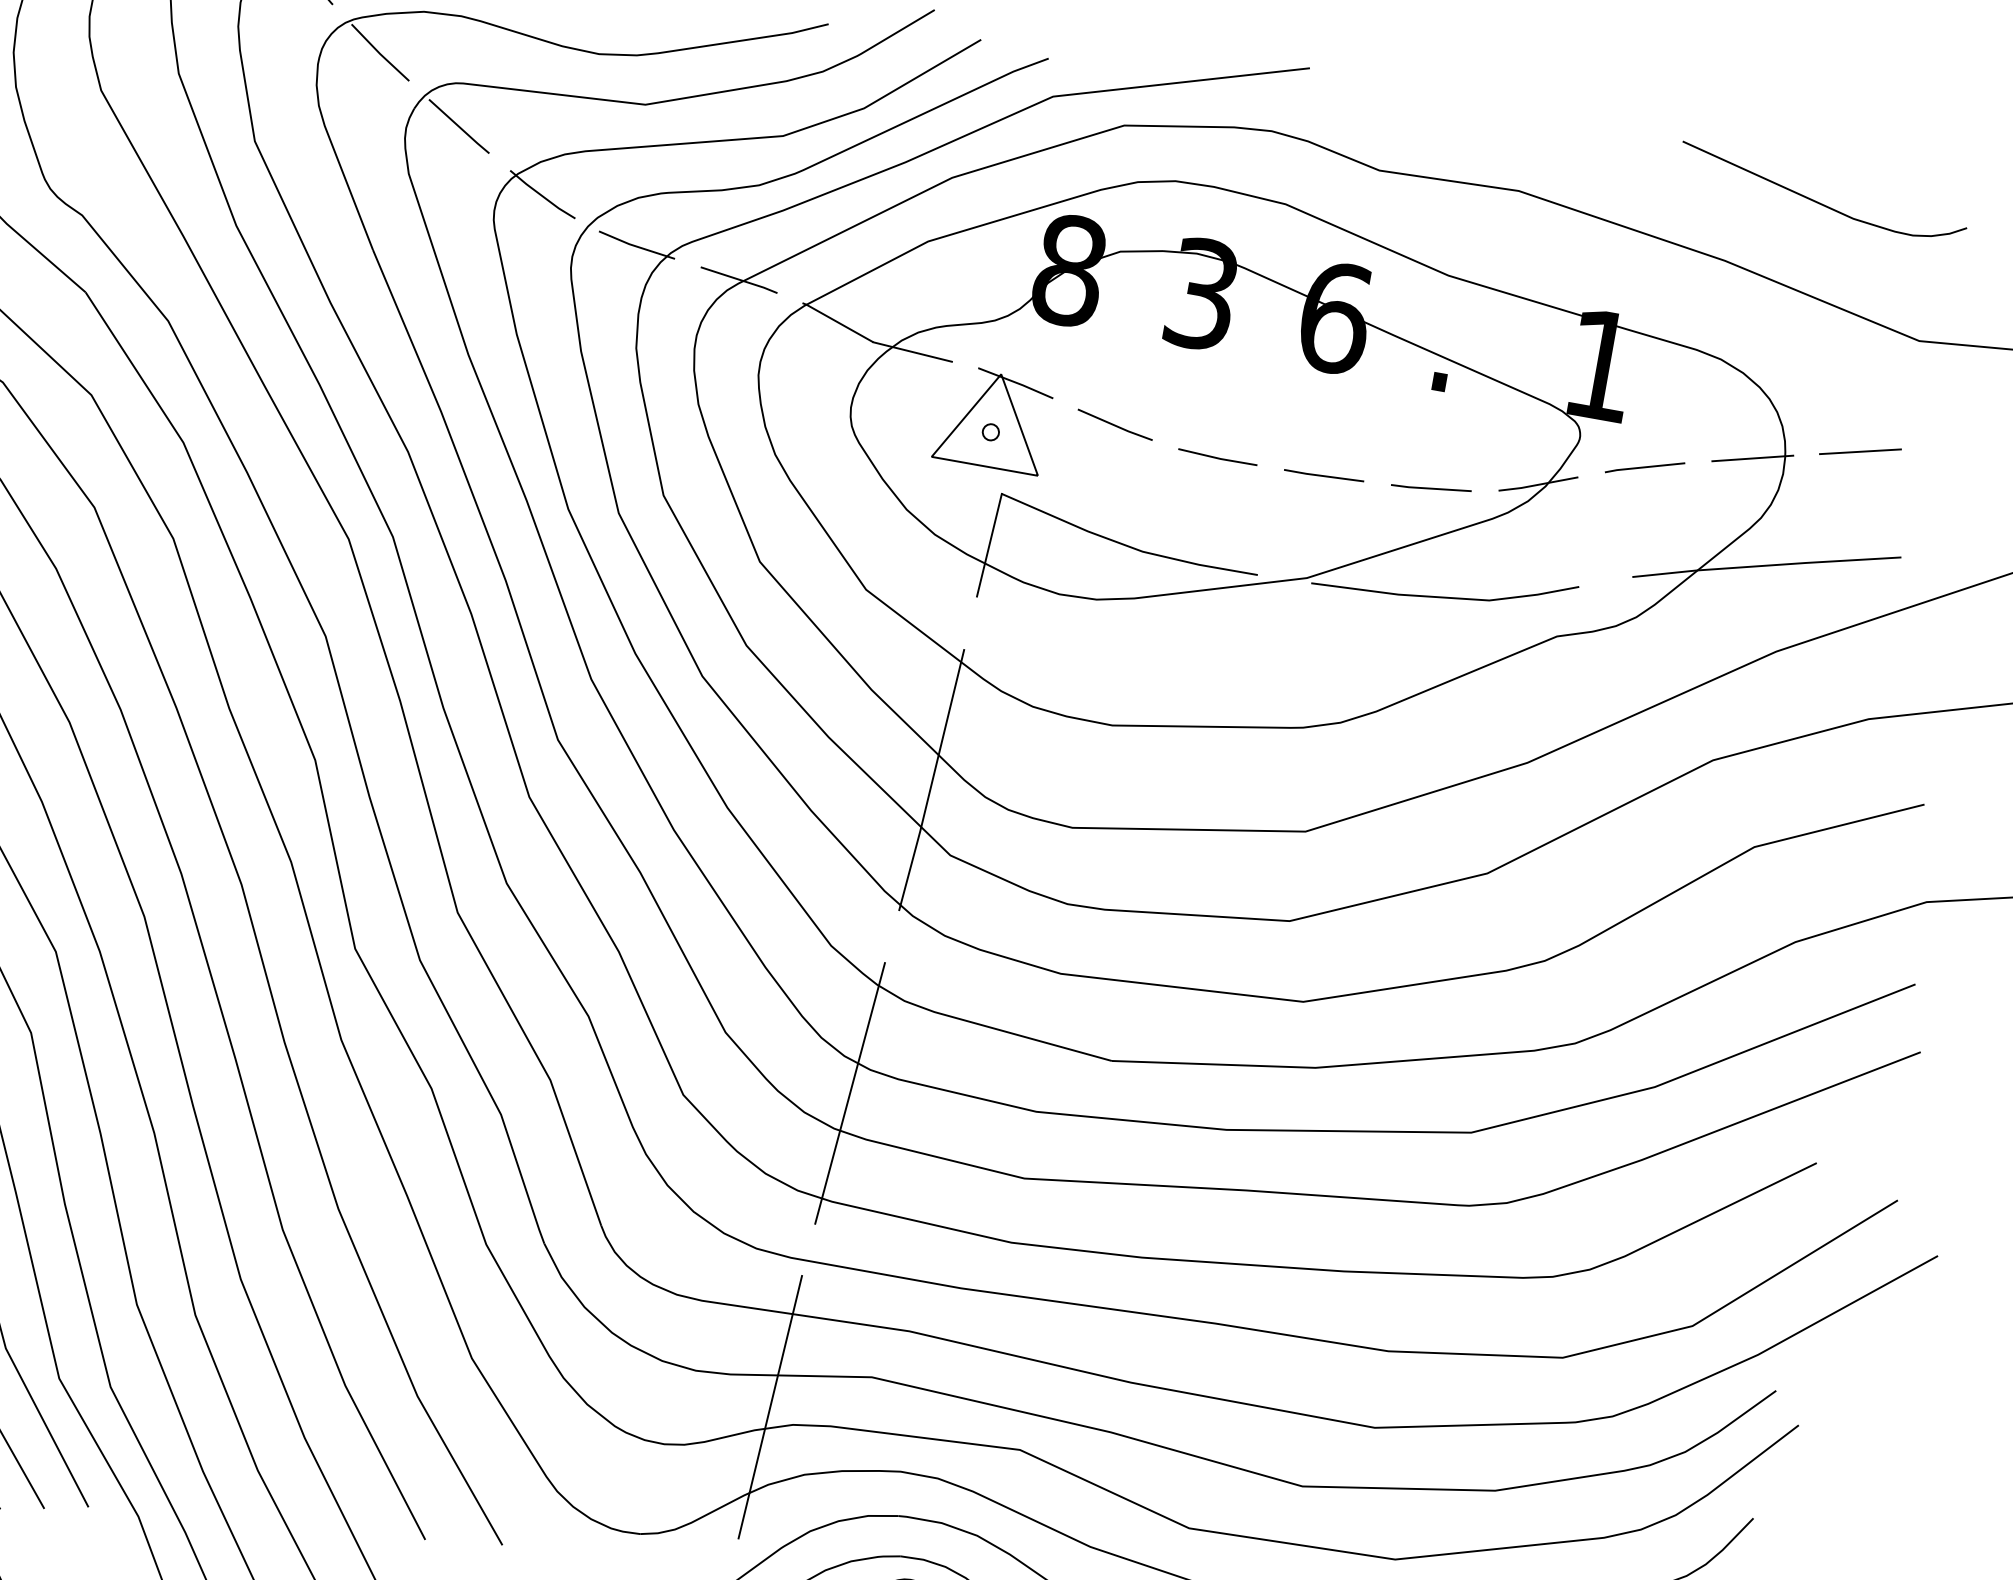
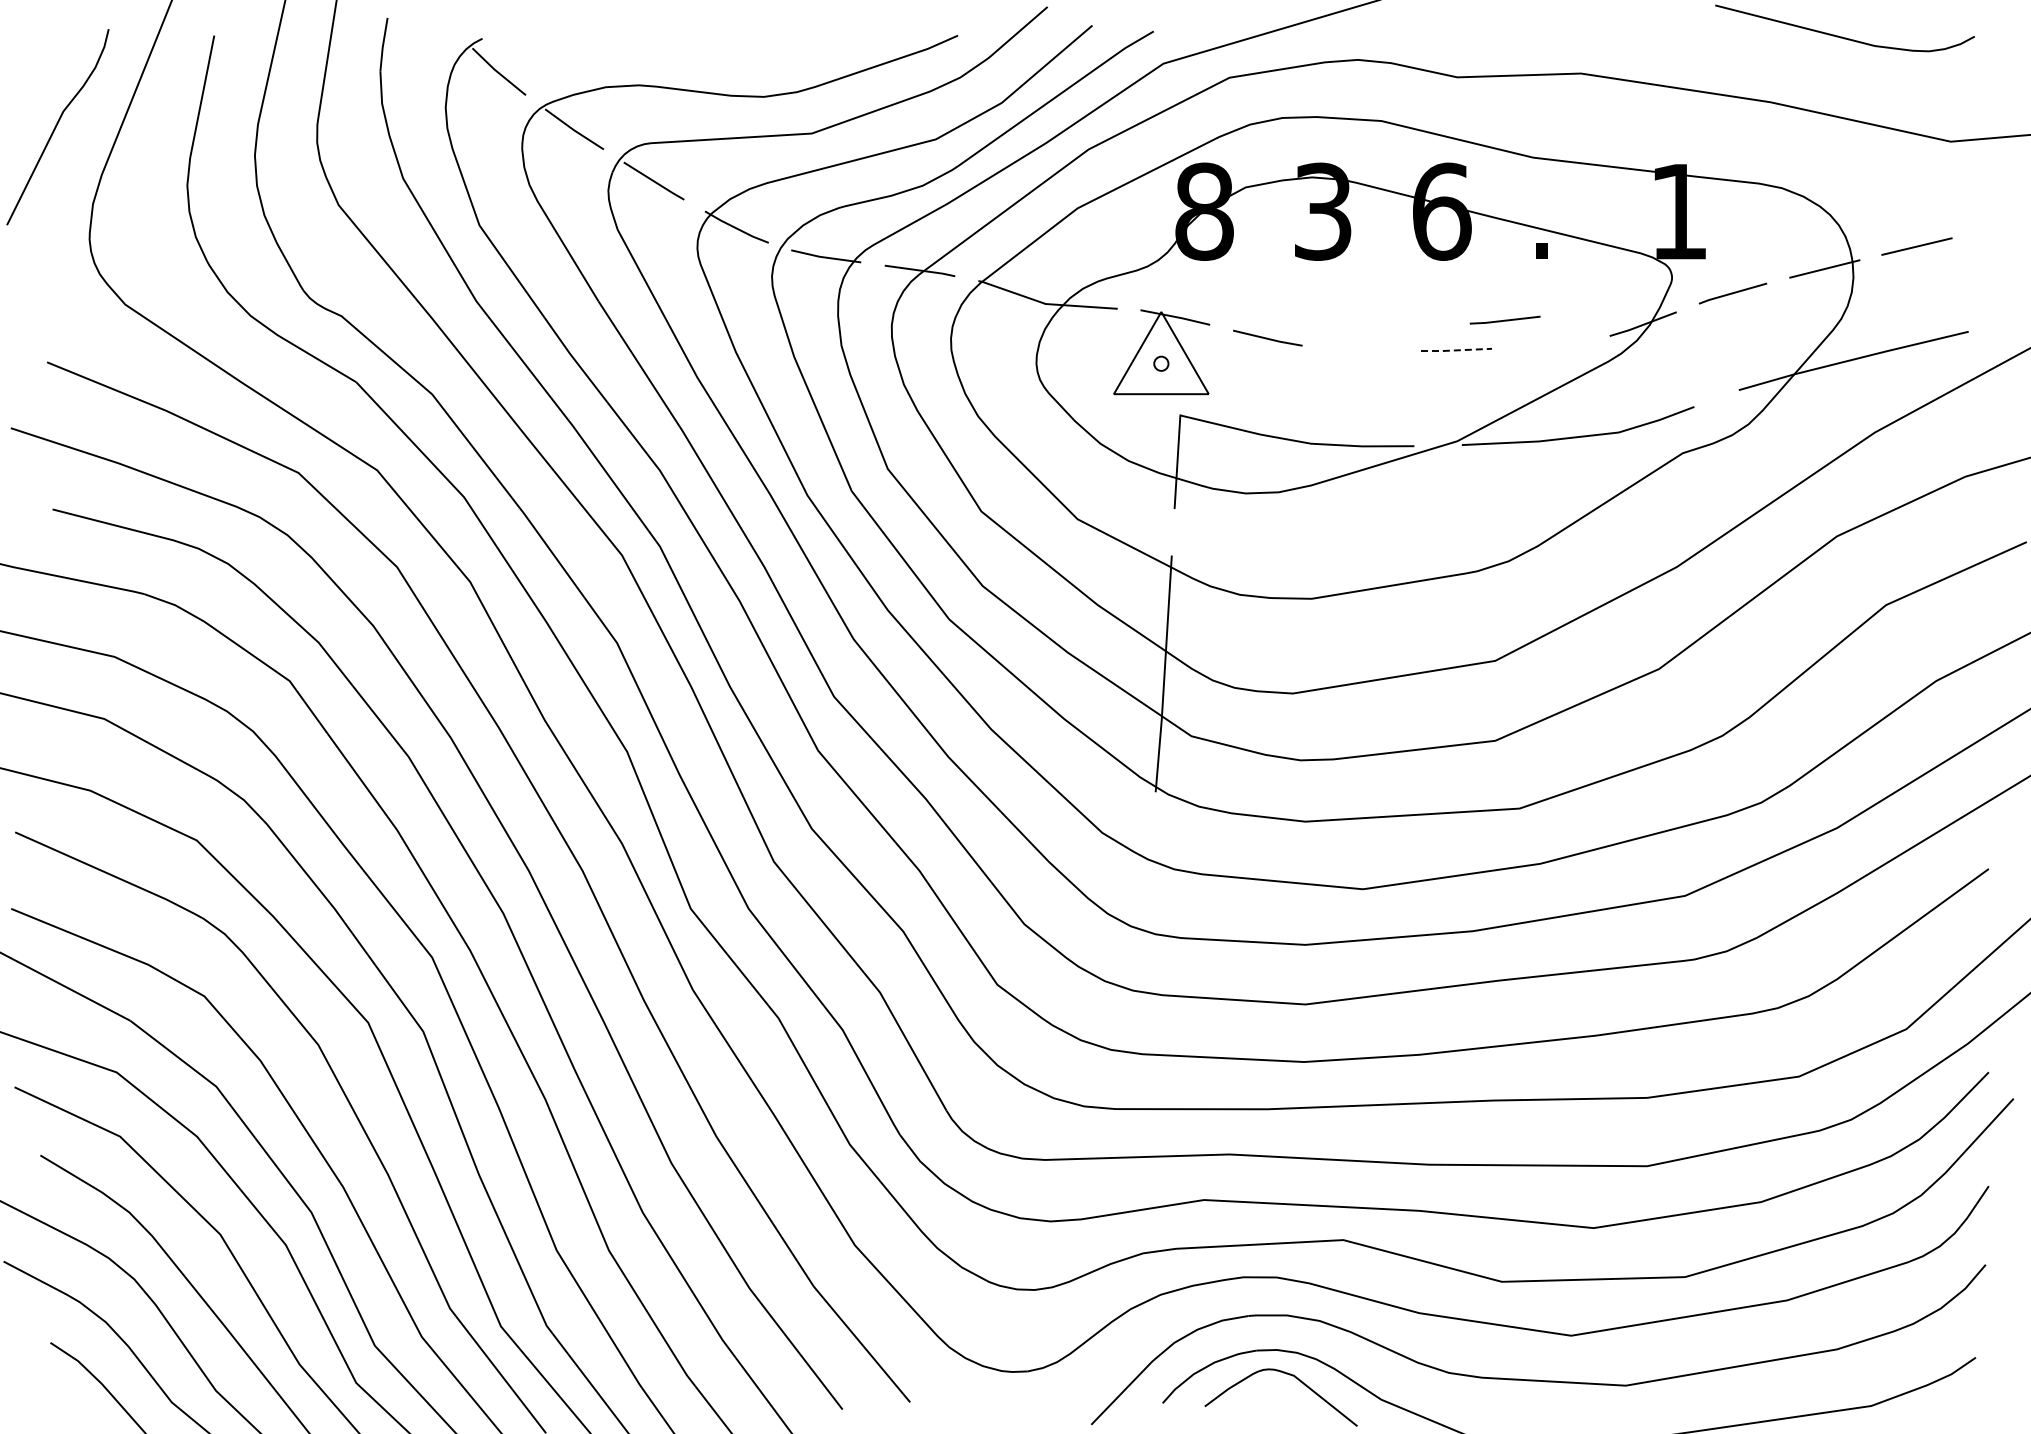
line: (1217, 457) -> (1361, 350), removed
line: (1324, 476) -> (1456, 350), solid -> dashed
line: (1430, 487) -> (1504, 319), moved
line: (850, 1093) -> (1141, 957), removed
line: (770, 1407) -> (1120, 1241), removed

